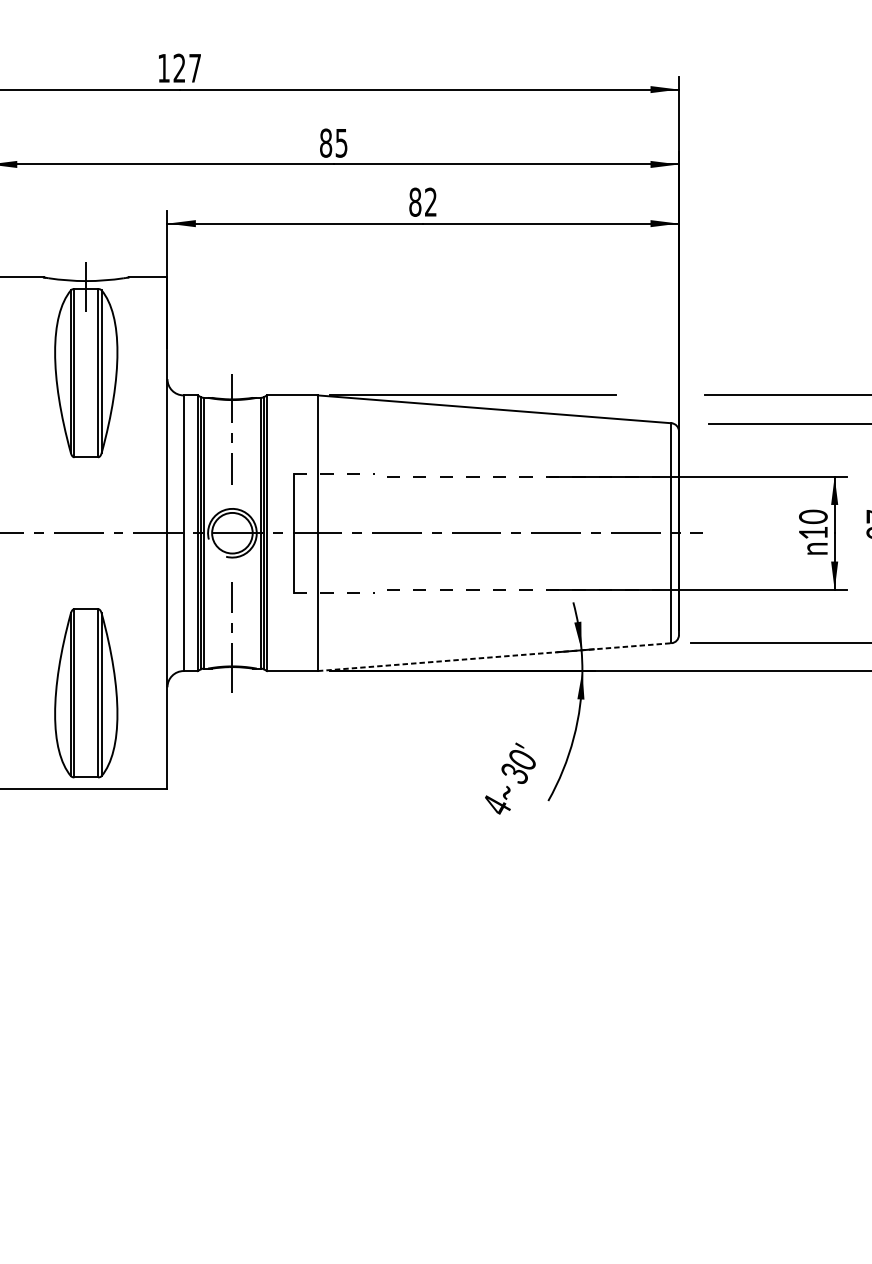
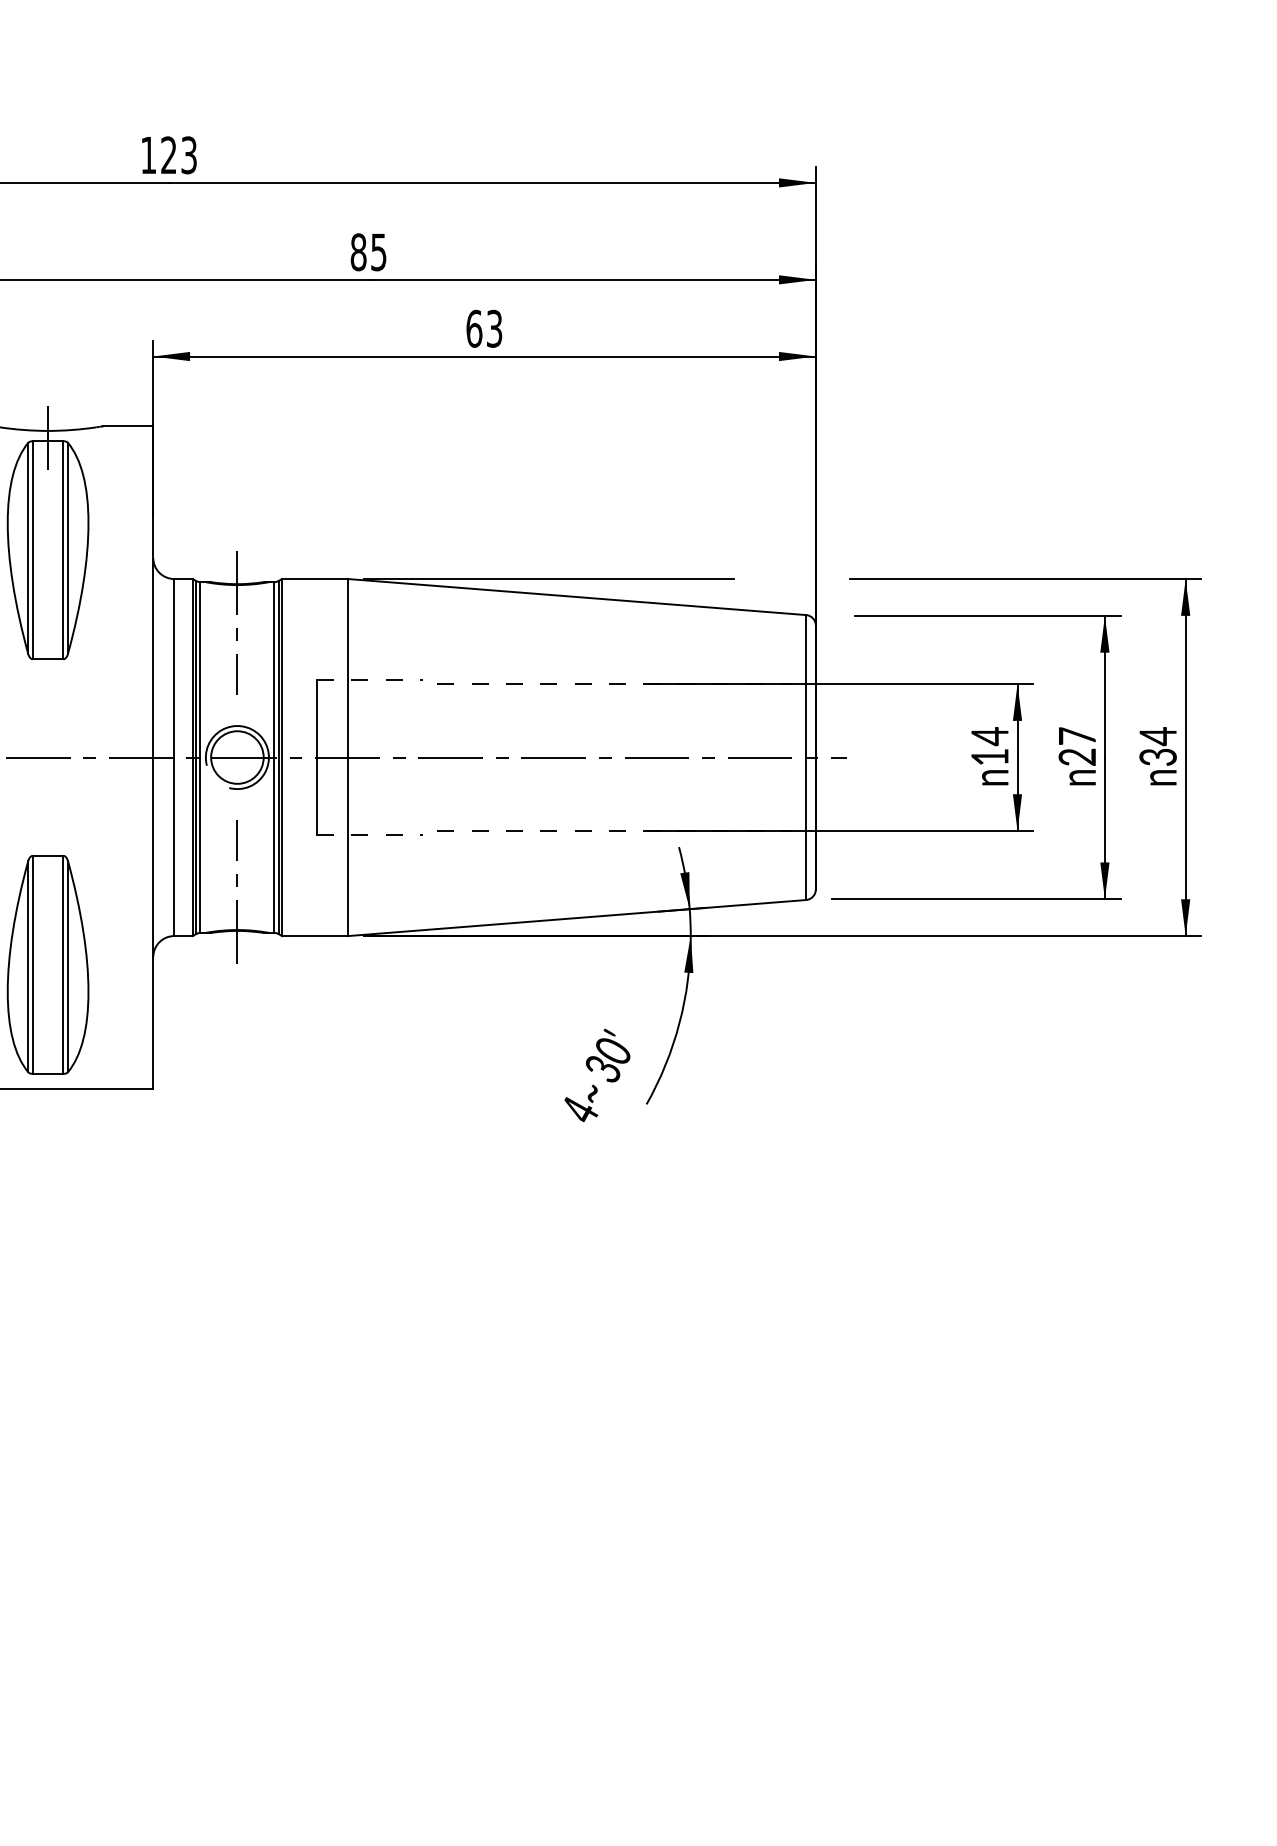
text: (194, 68) -> (188, 155), 127 -> 123
text: (423, 202) -> (484, 328), 82 -> 63
text: (813, 516) -> (989, 736), 10 -> 14
line: (494, 657) -> (577, 918), dashed -> solid

